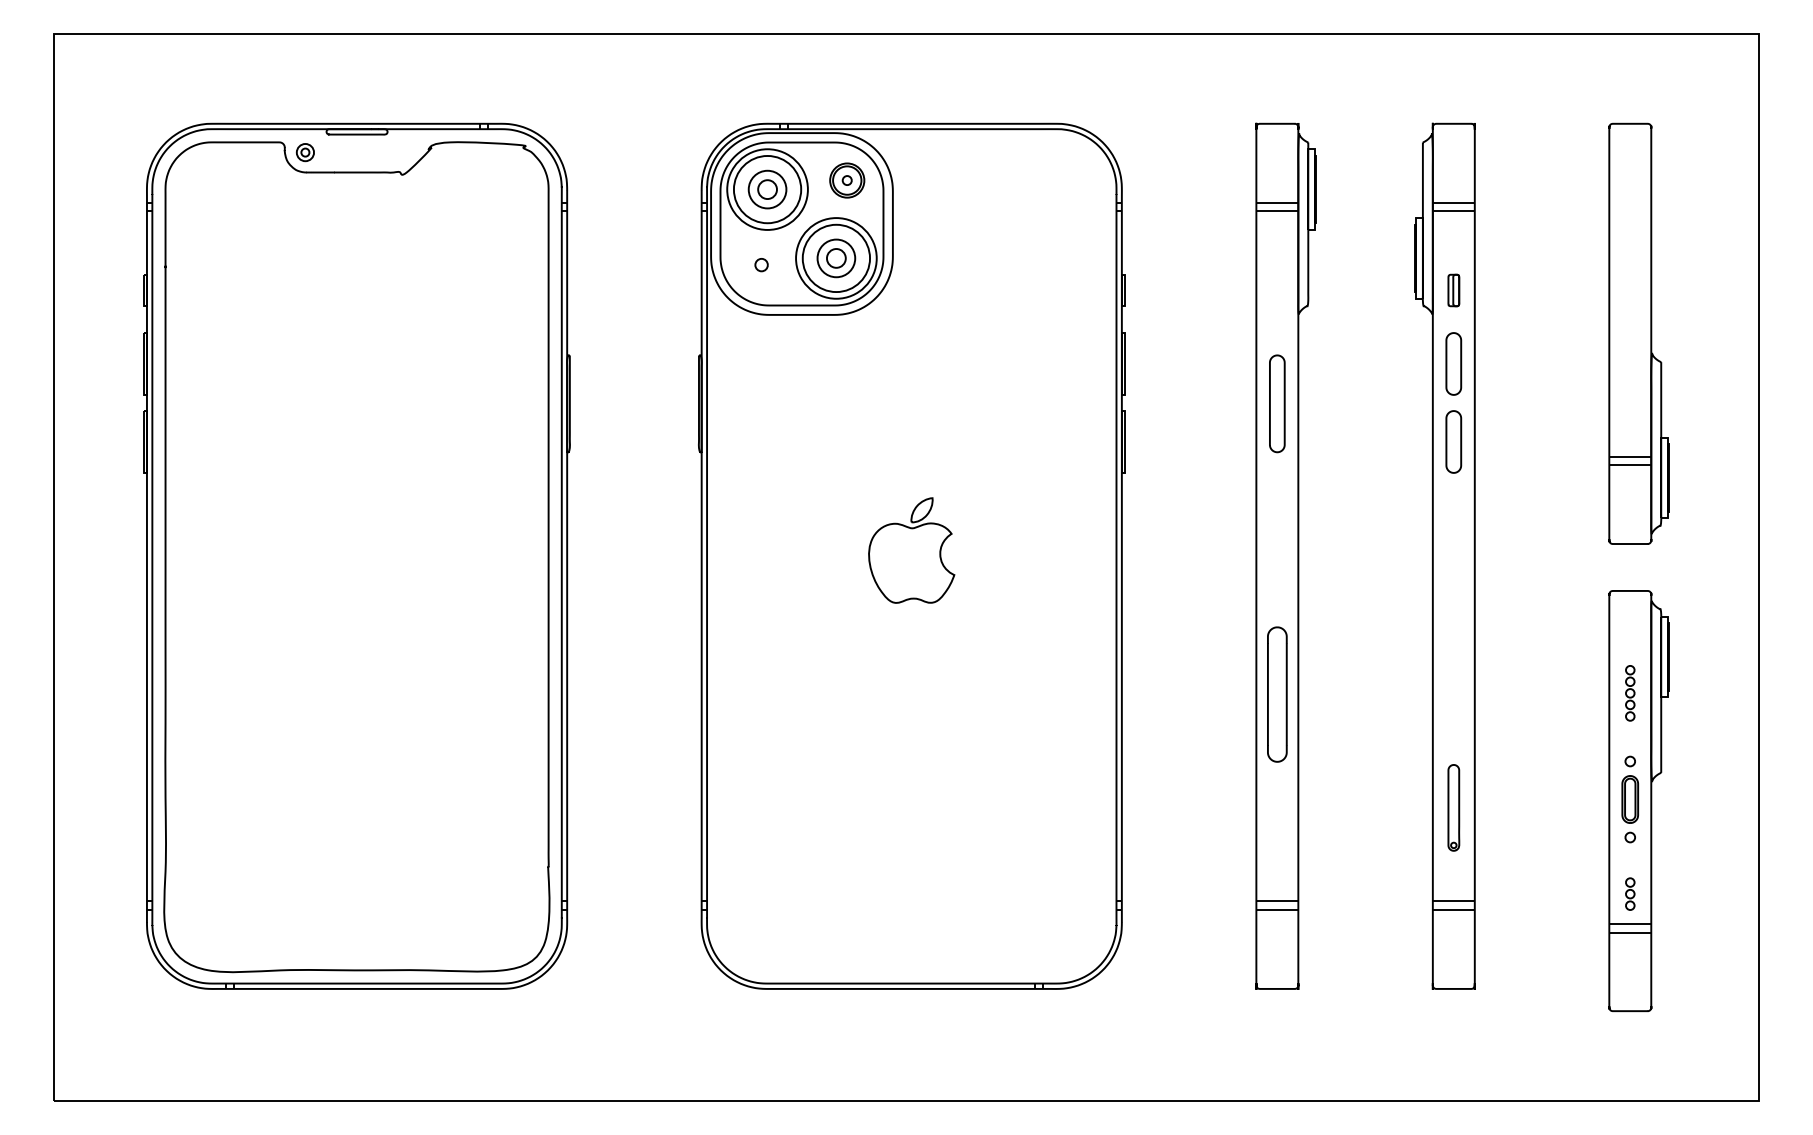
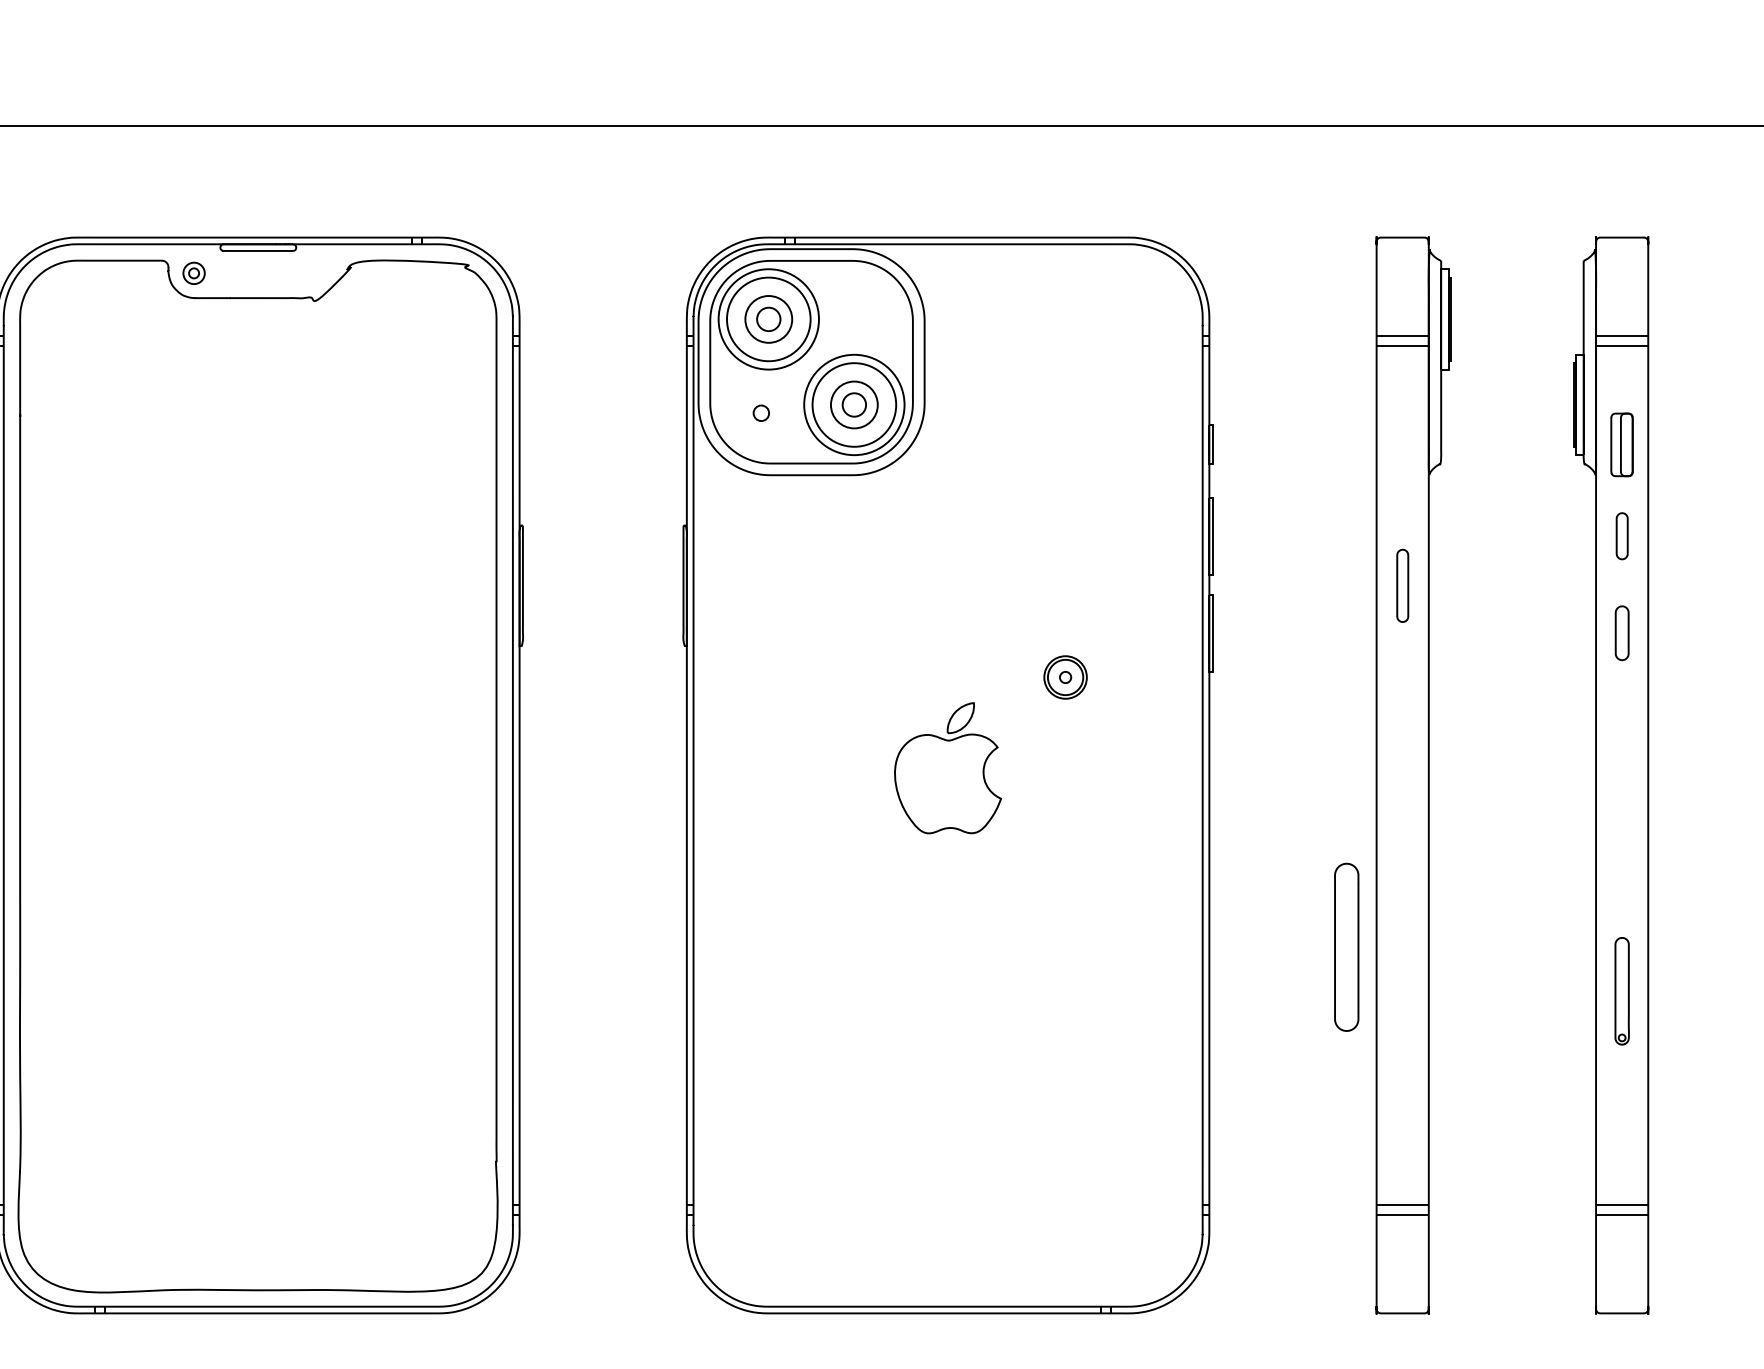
part: (847, 180) -> (1065, 677), moved
part: (1453, 290) -> (1621, 444), size x1.6
part: (1453, 363) -> (1621, 535), size x0.6
part: (1277, 403) -> (1402, 585), size x0.6
part: (1453, 441) -> (1621, 632), size x0.7
part: (1277, 694) -> (1346, 947), moved
part: (1453, 807) -> (1621, 990), moved

